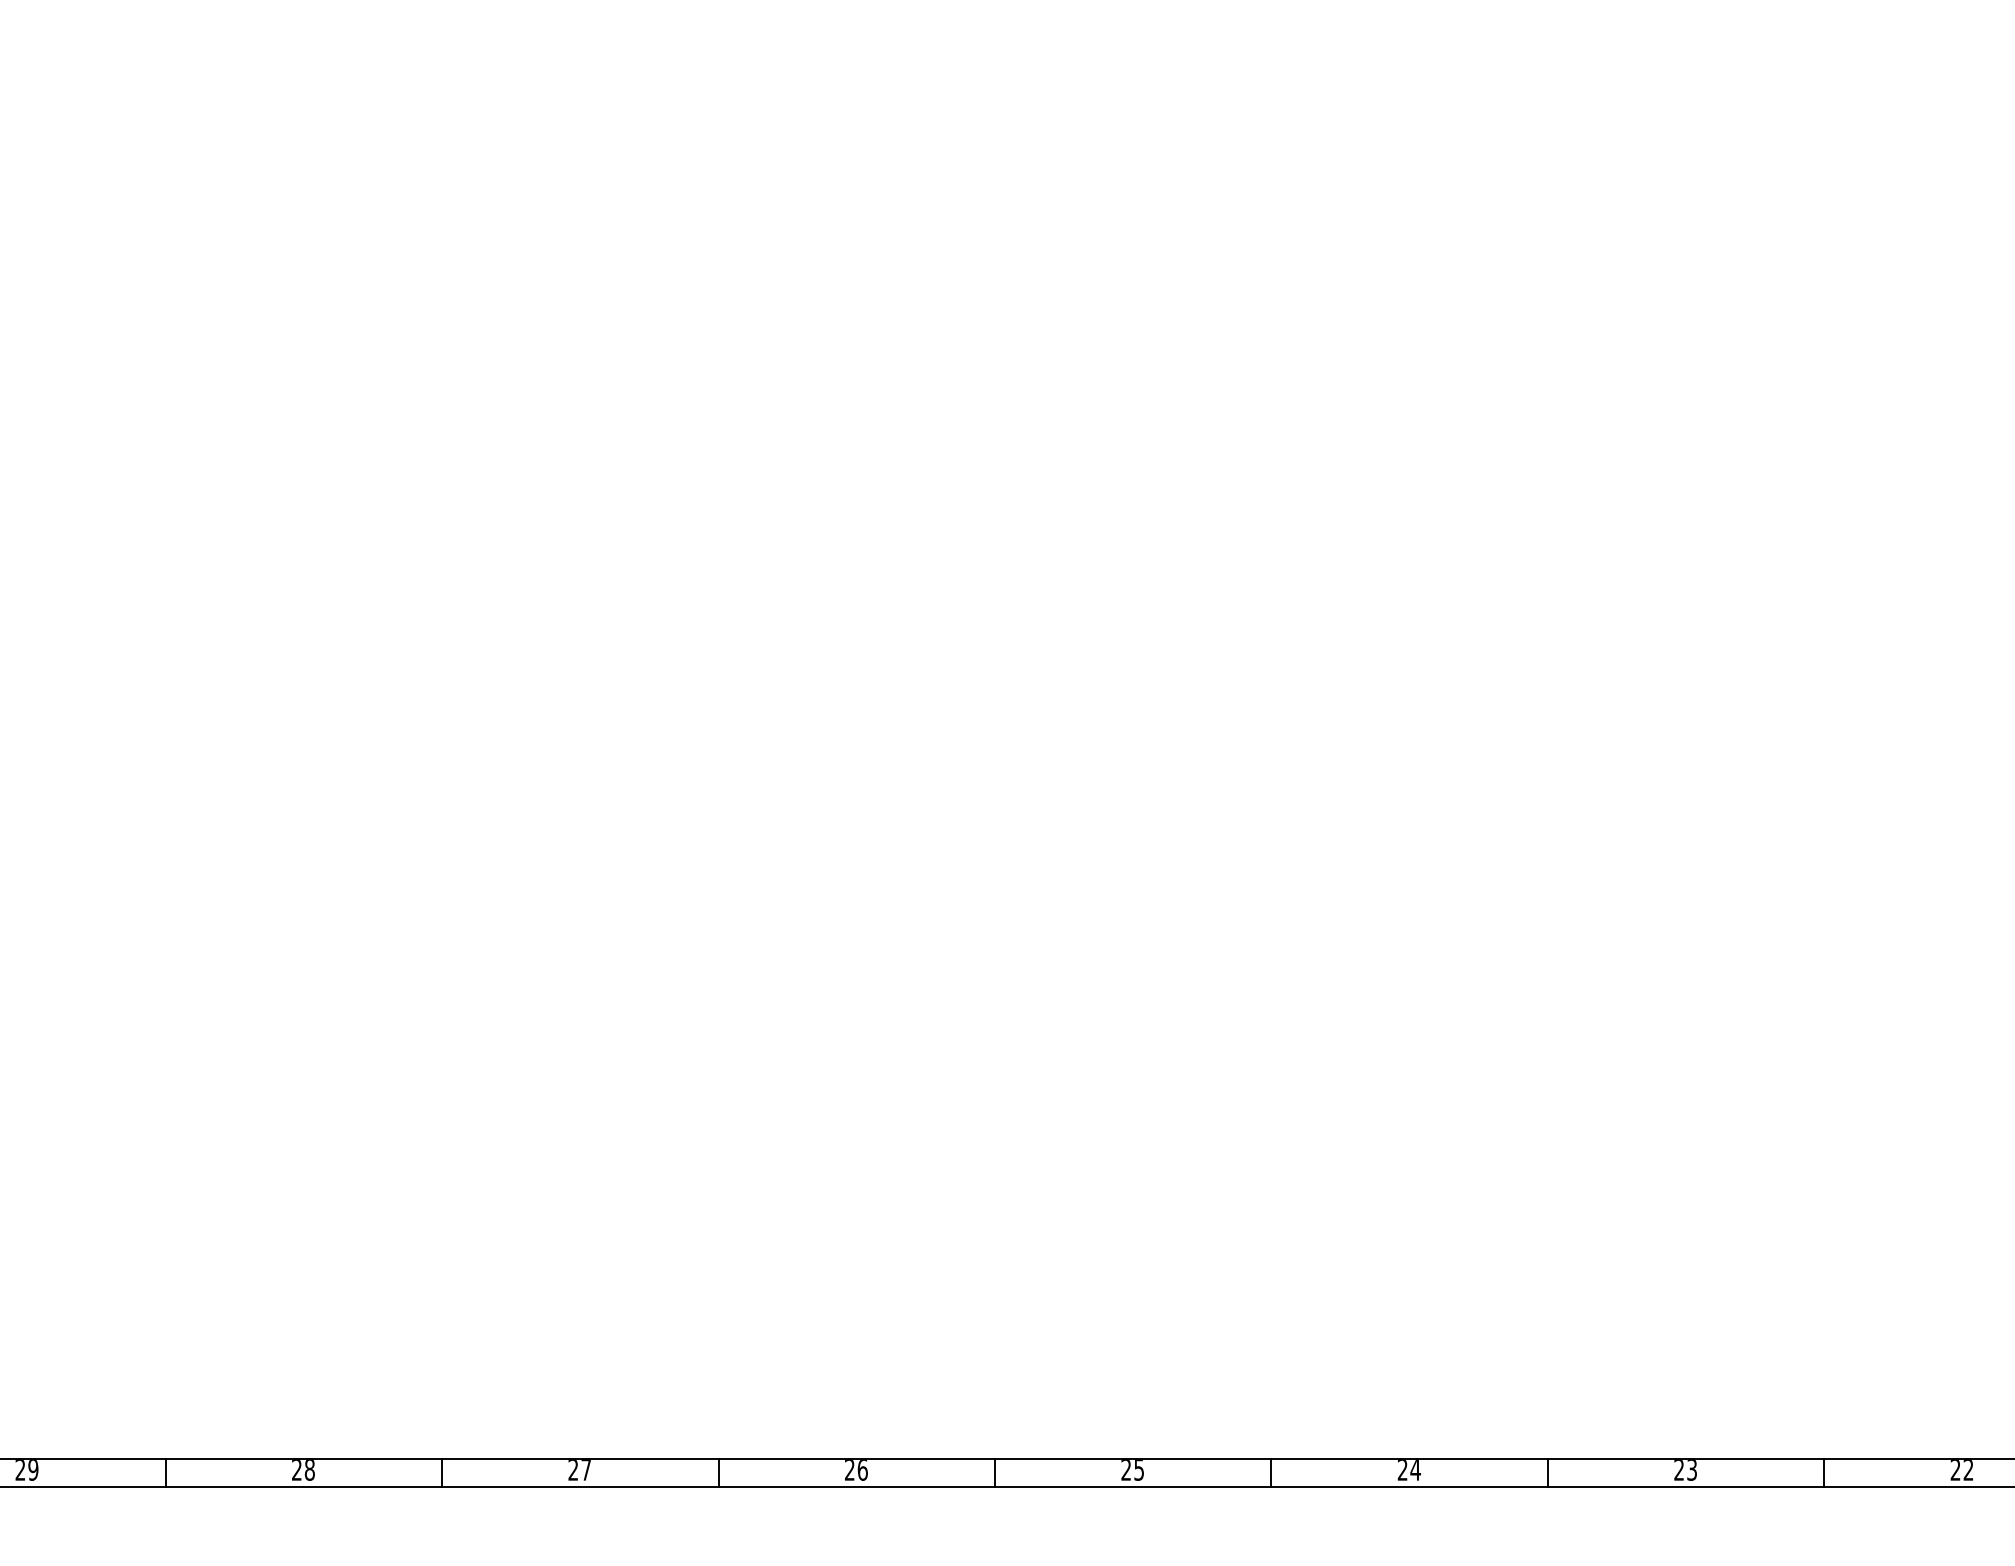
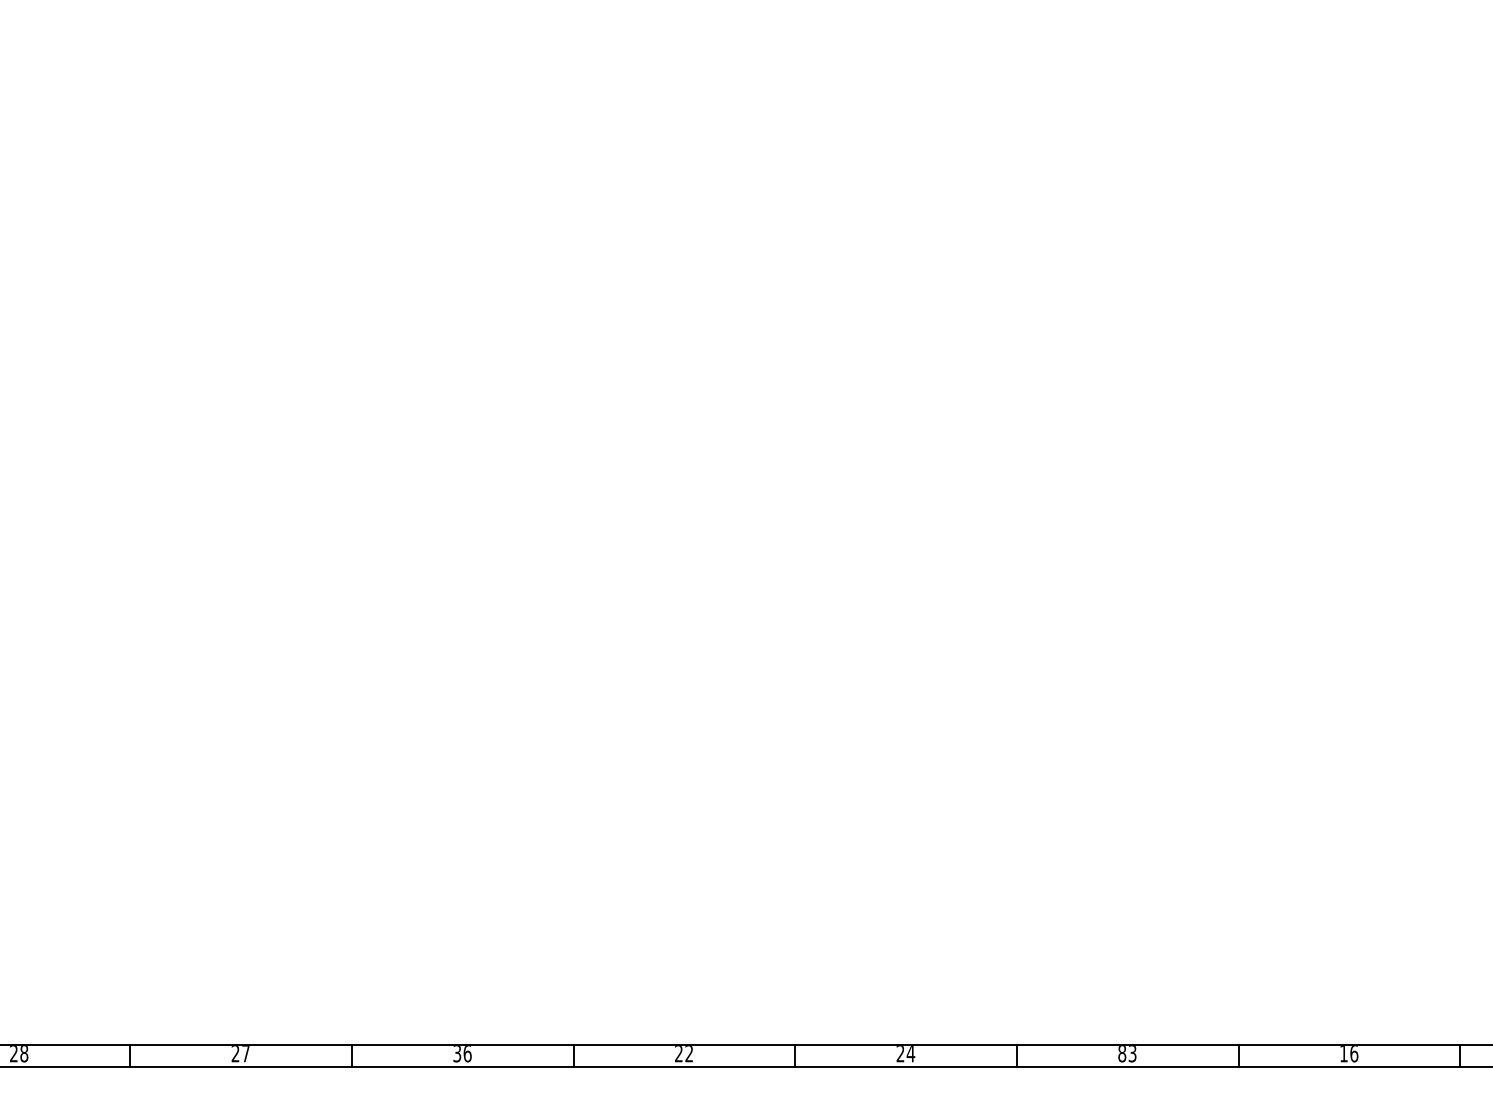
text: (849, 1470) -> (456, 1054), 26 -> 36
text: (1138, 1470) -> (688, 1054), 25 -> 22
text: (1679, 1470) -> (1122, 1054), 23 -> 83
text: (1961, 1470) -> (1348, 1054), 22 -> 16

